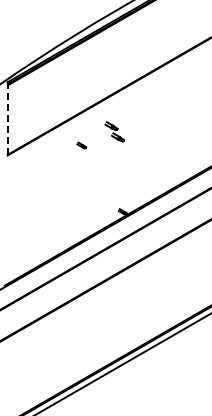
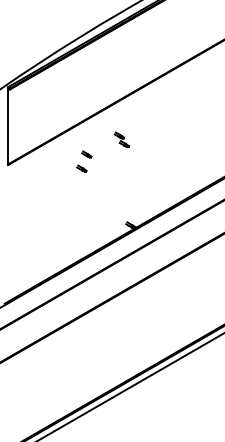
line: (8, 118) -> (8, 125), dashed -> solid
part: (114, 131) -> (121, 139), size x0.71
part: (76, 158) -> (81, 168), added

